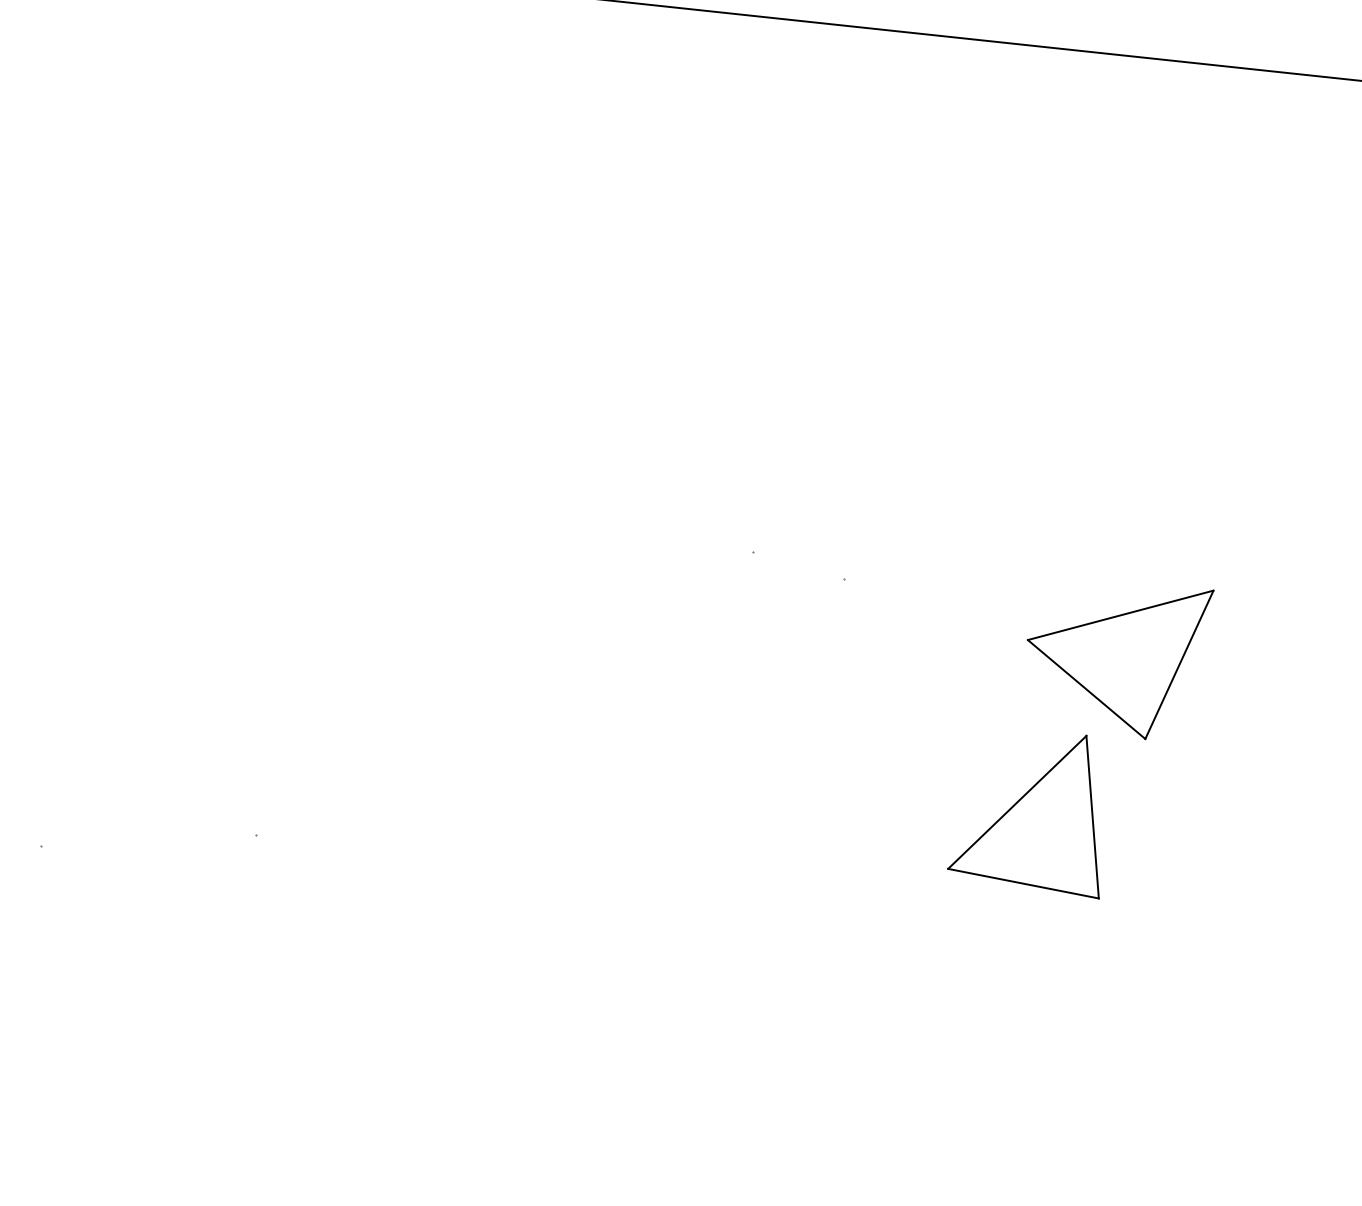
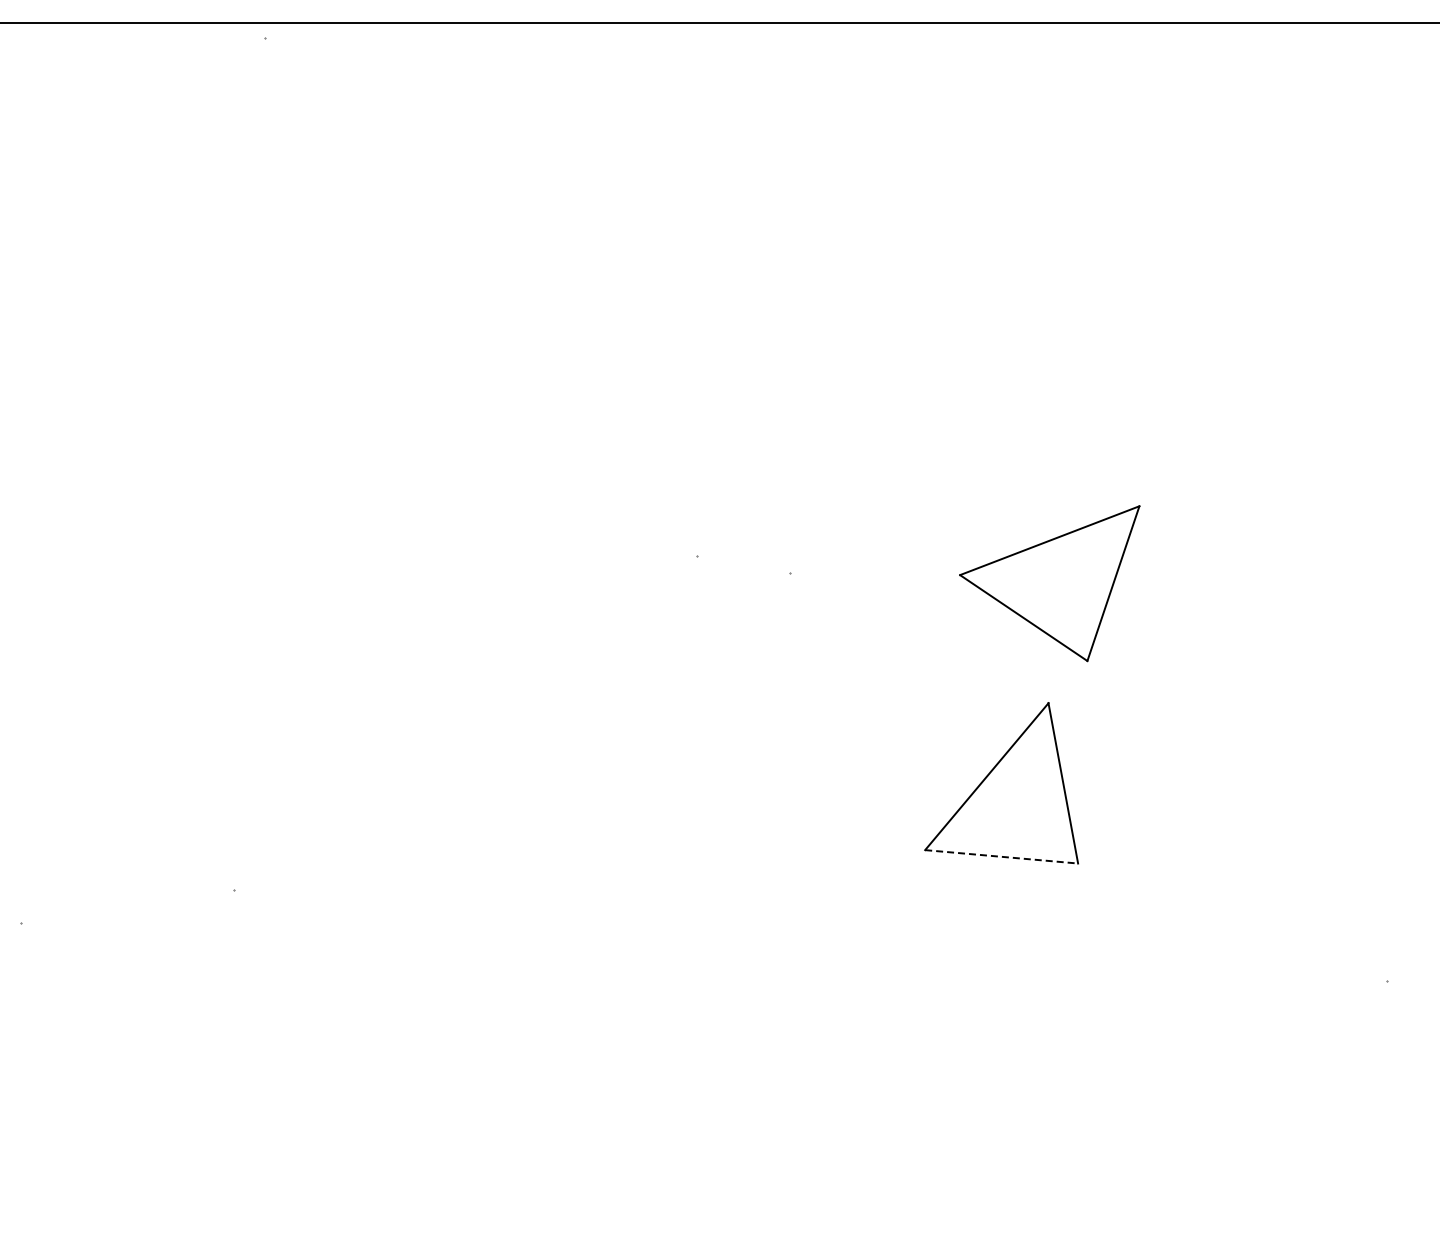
part: (1115, 657) -> (1049, 583), moved
line: (1023, 883) -> (1001, 856), solid -> dashed

